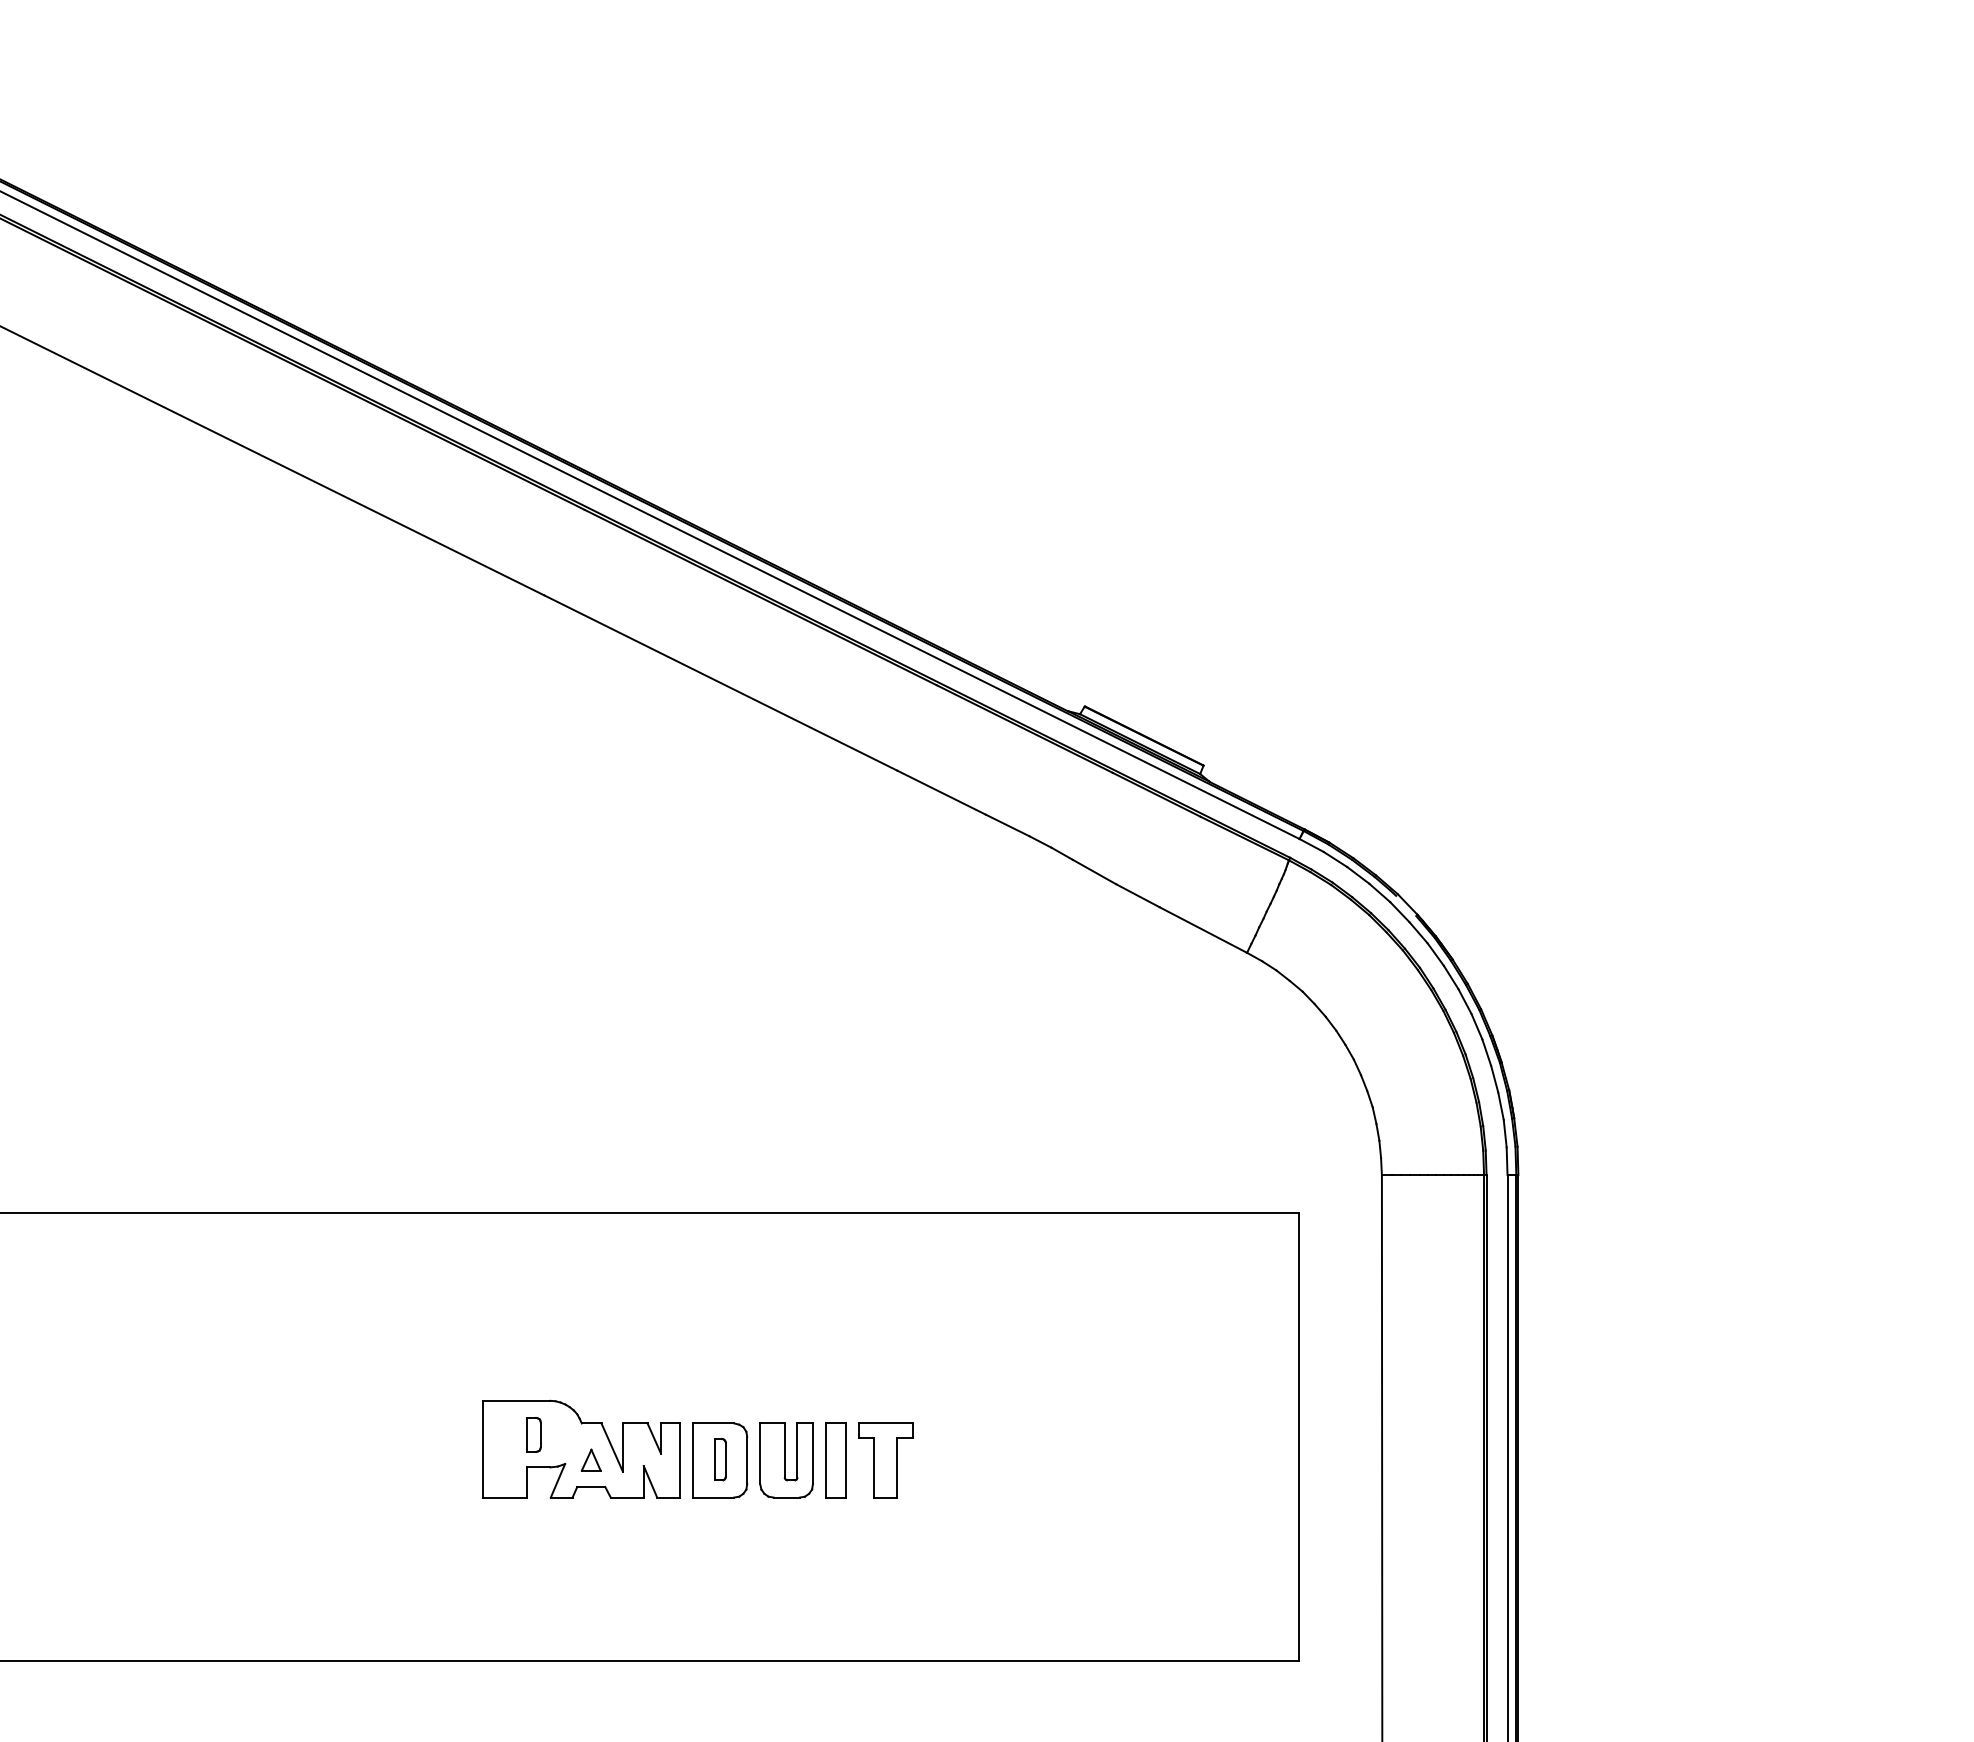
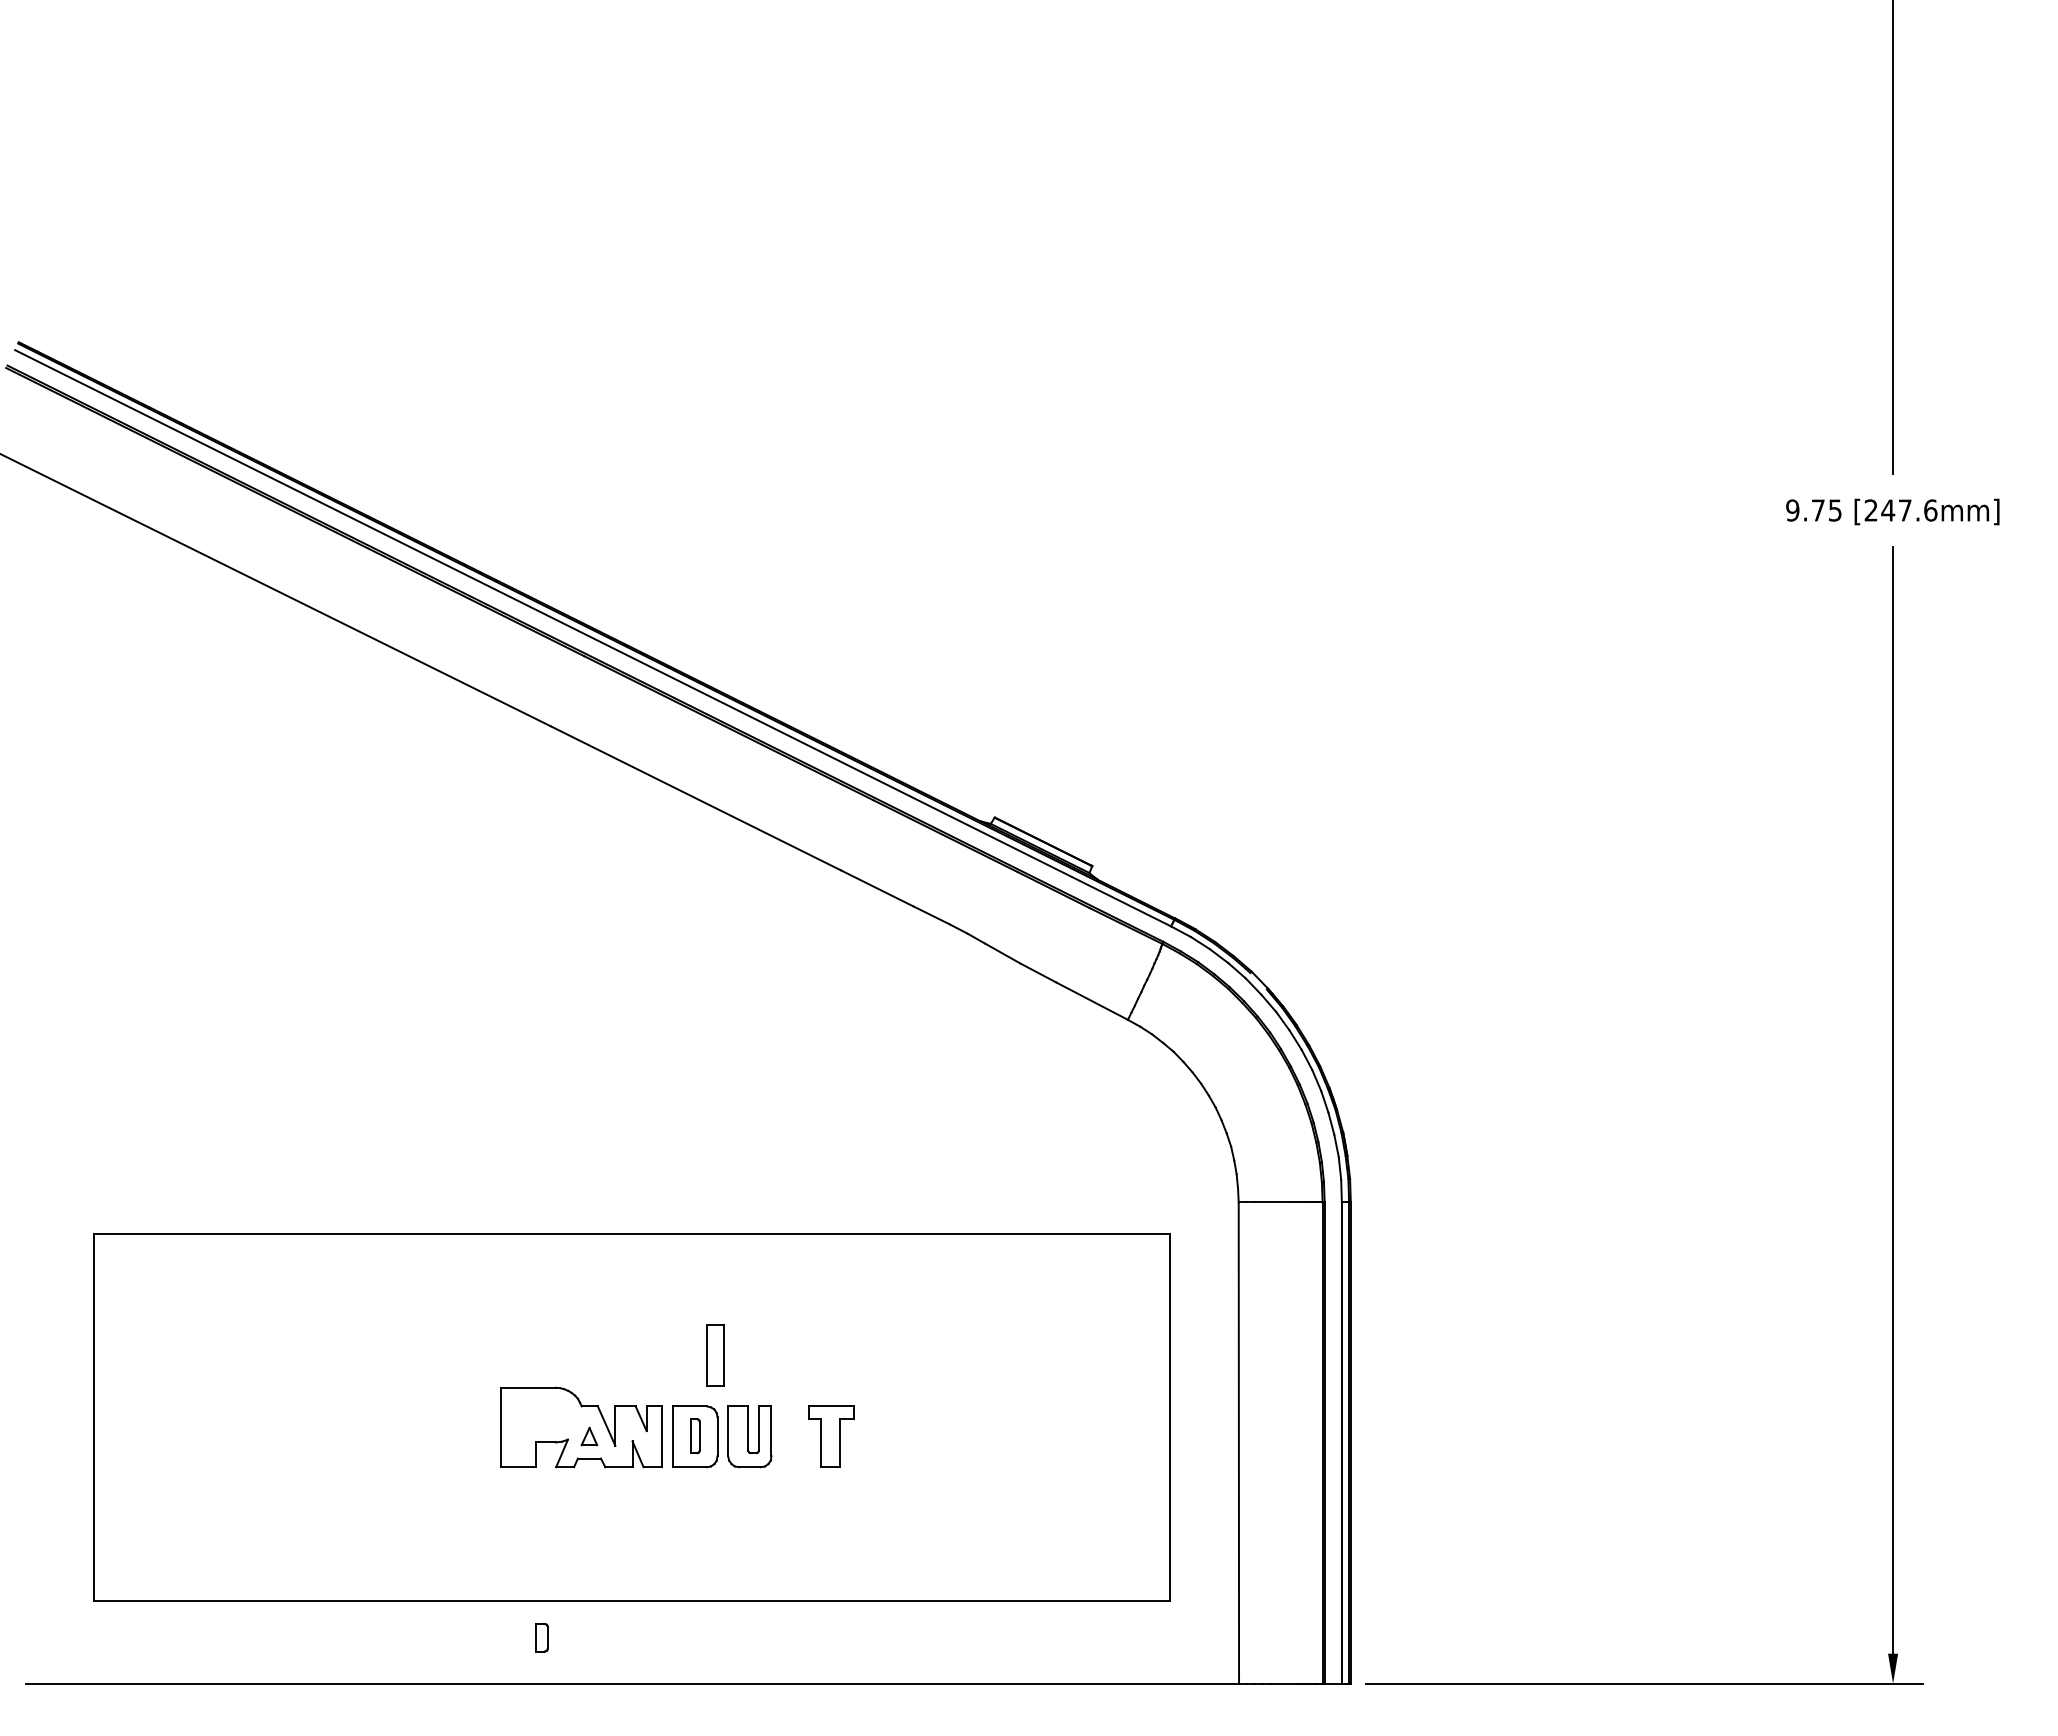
part: (532, 1434) -> (541, 1637), moved
part: (836, 1460) -> (715, 1355), moved

